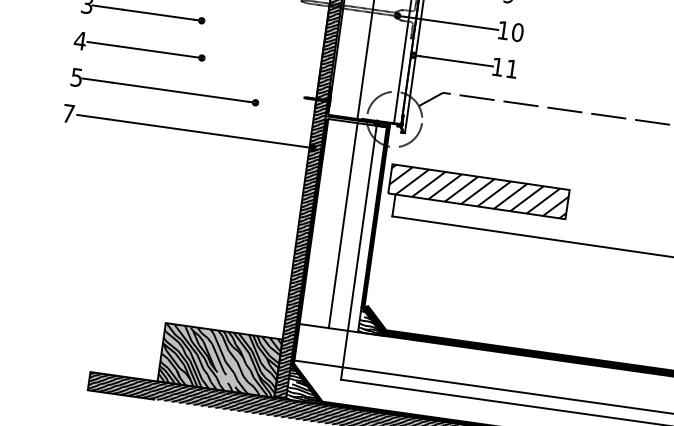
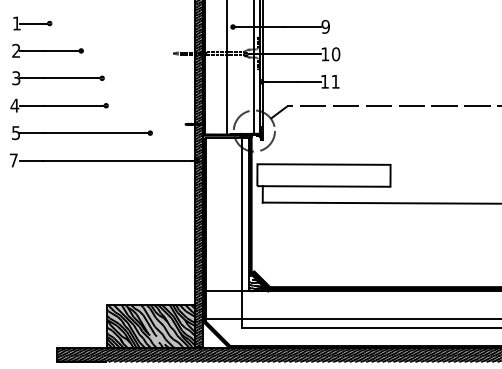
hatch: (478, 191) -> (323, 175), removed
line: (343, 225) -> (227, 214), removed
hatch: (305, 384) -> (216, 335), removed

